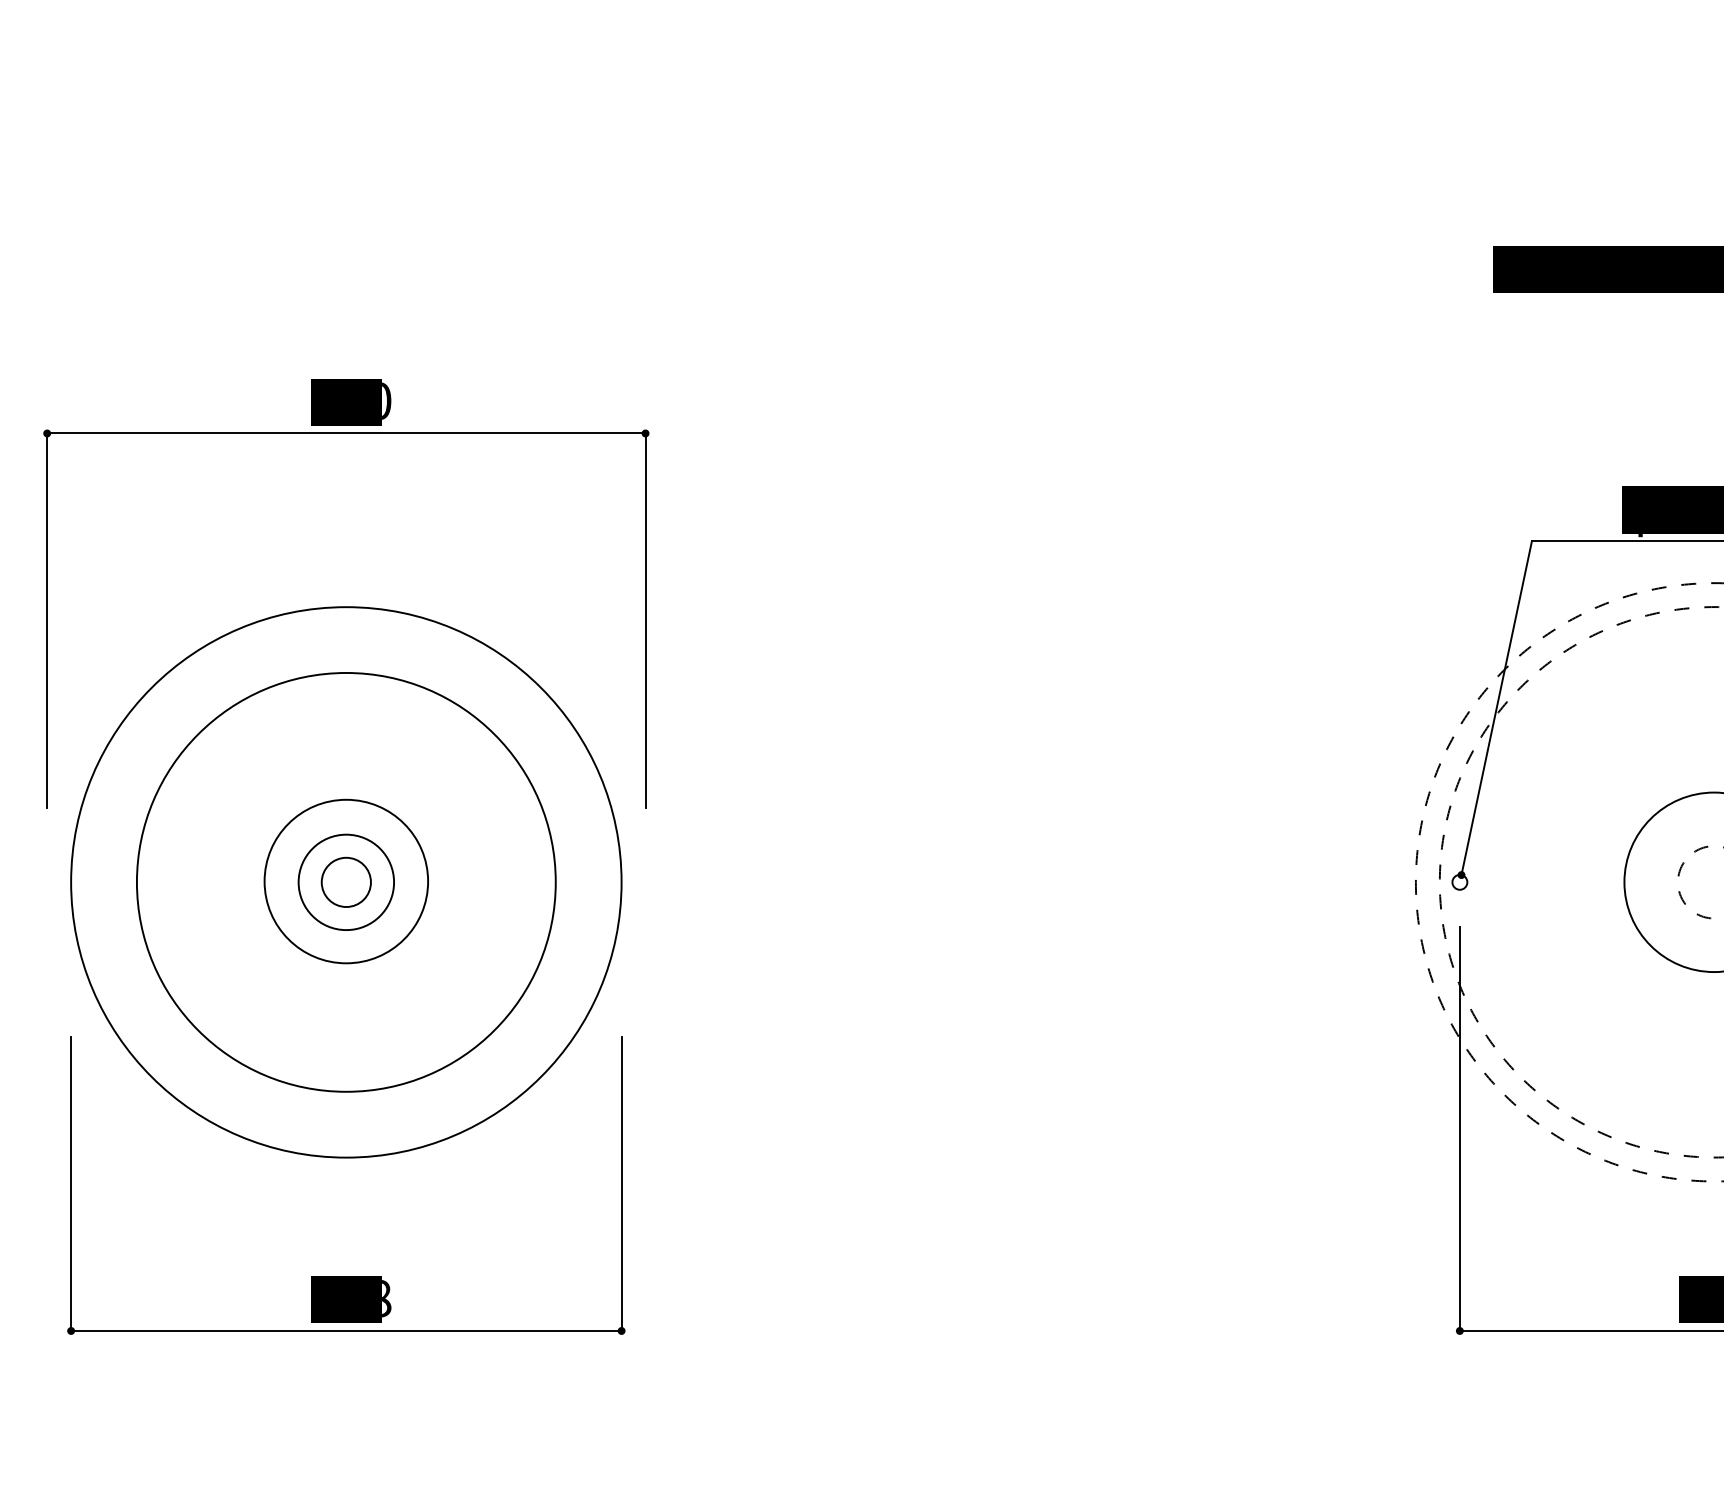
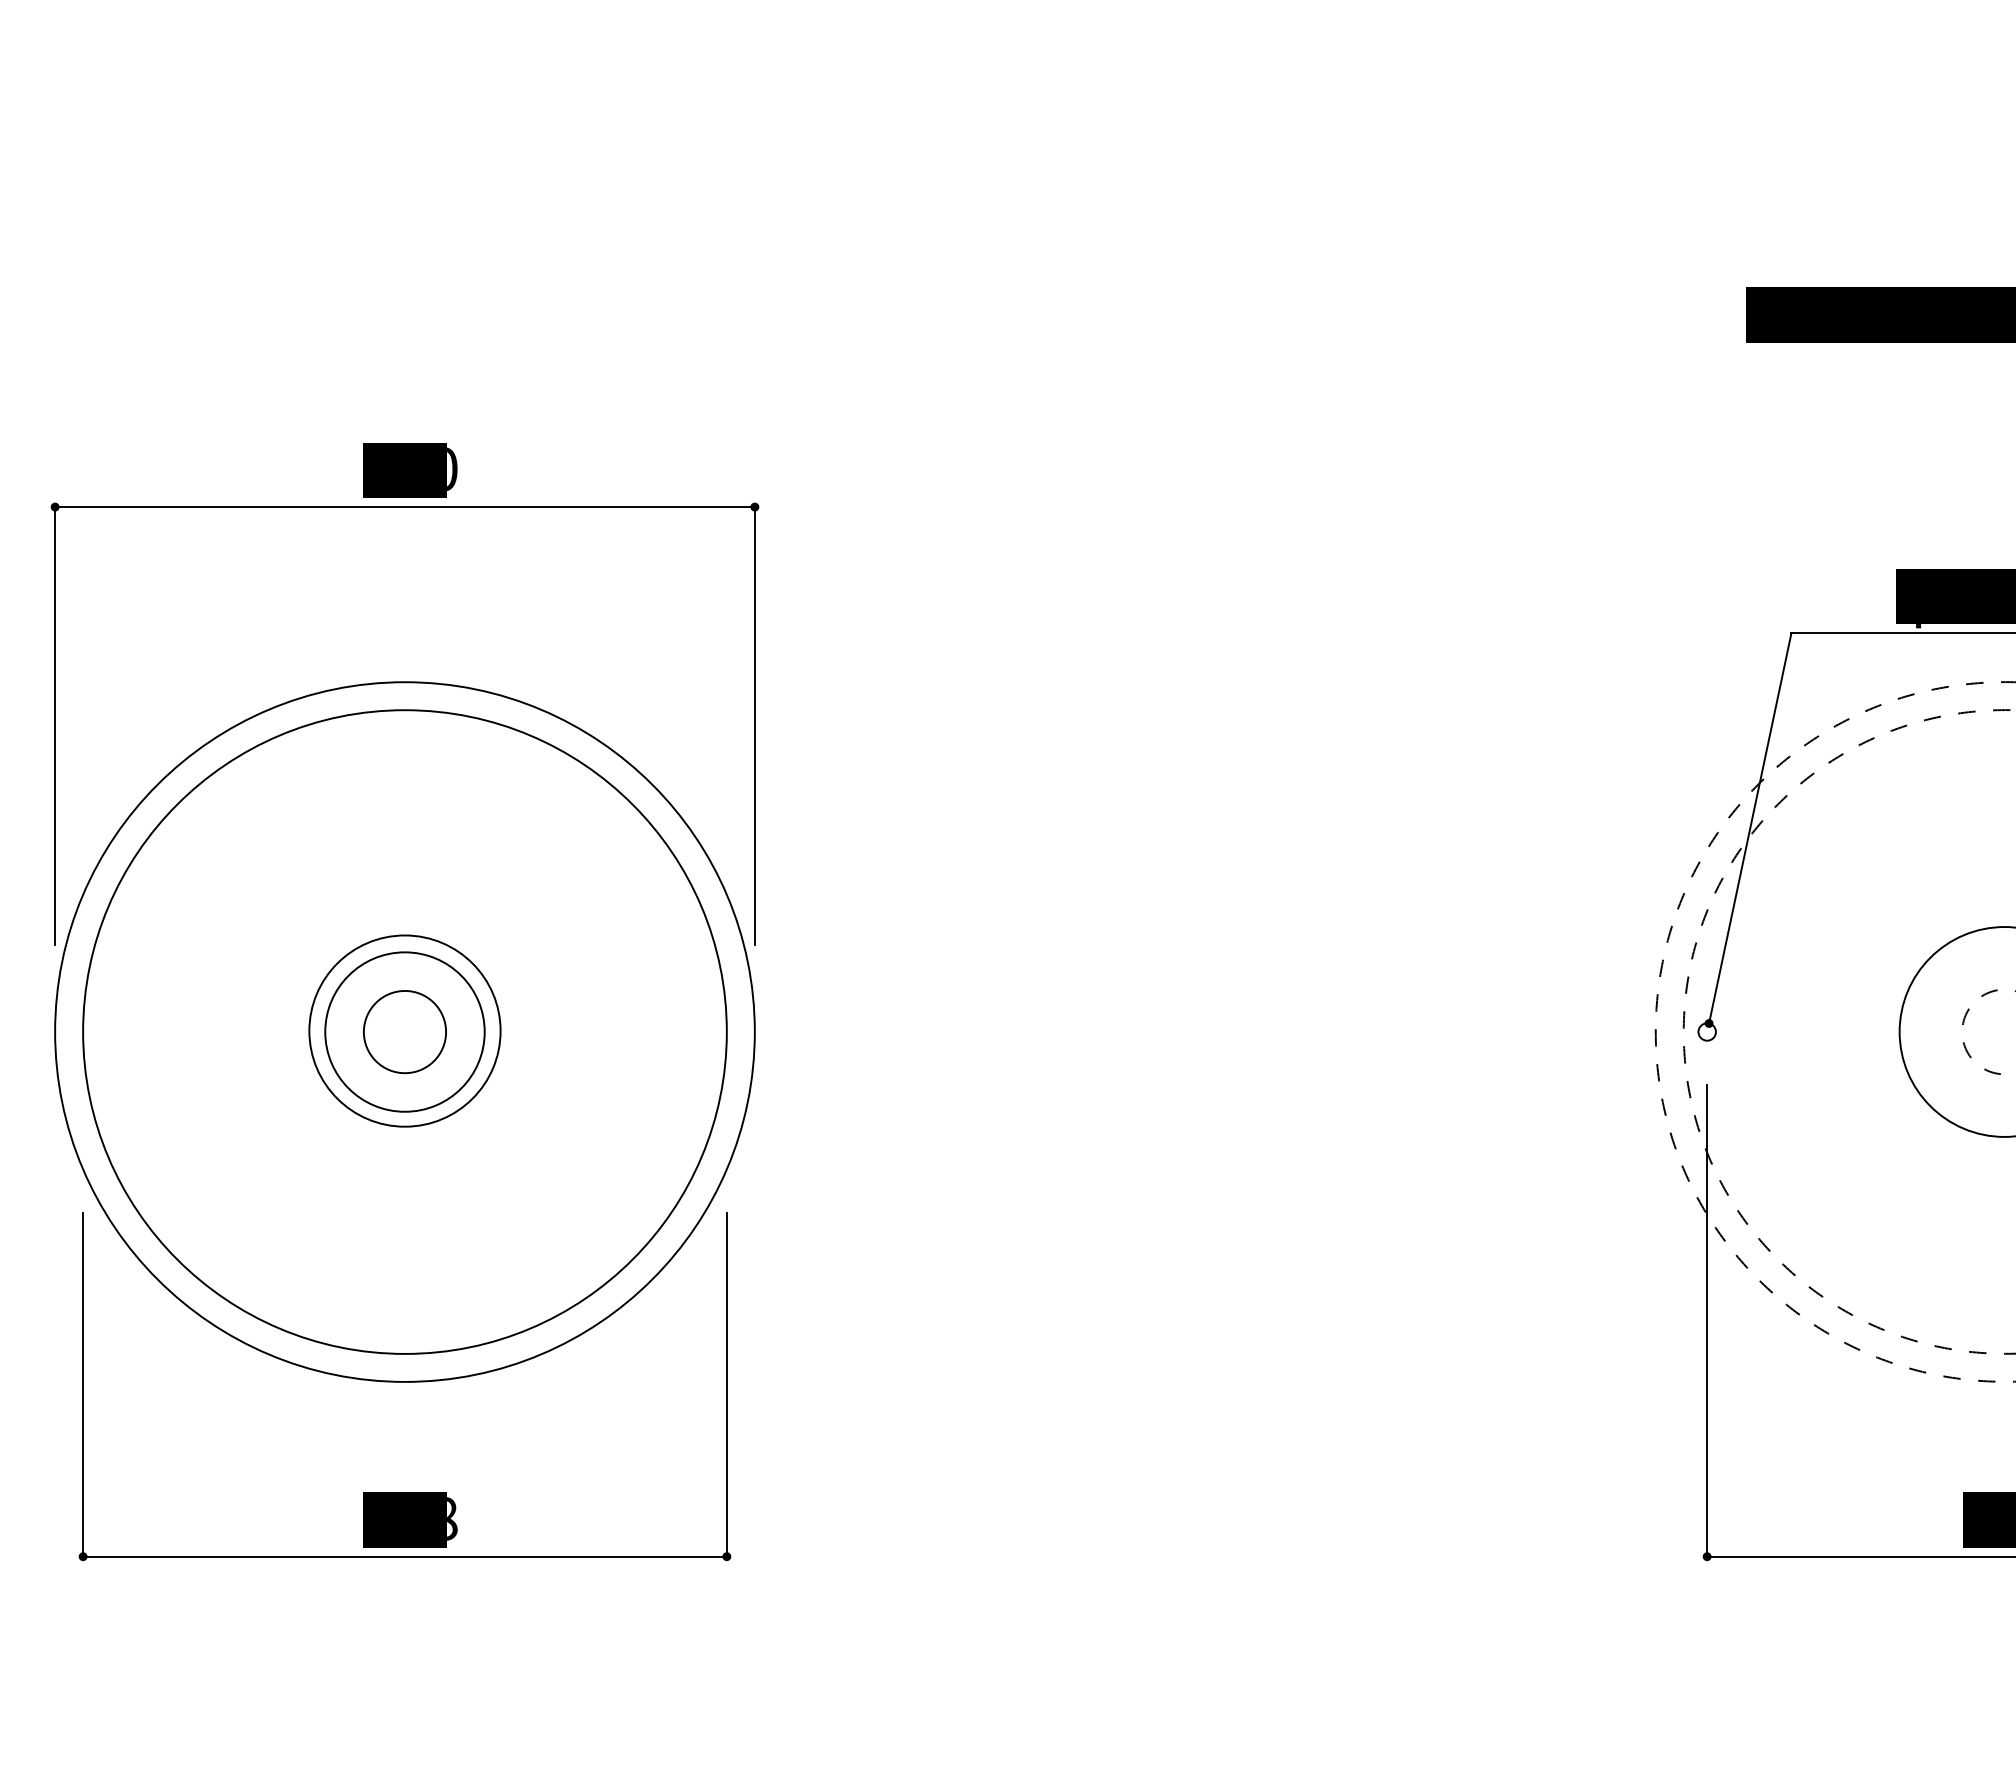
circle: (345, 881) -> (404, 1031), size x1.43
circle: (345, 881) -> (404, 1031), size x1.43
circle: (345, 881) -> (404, 1031), size x1.43

